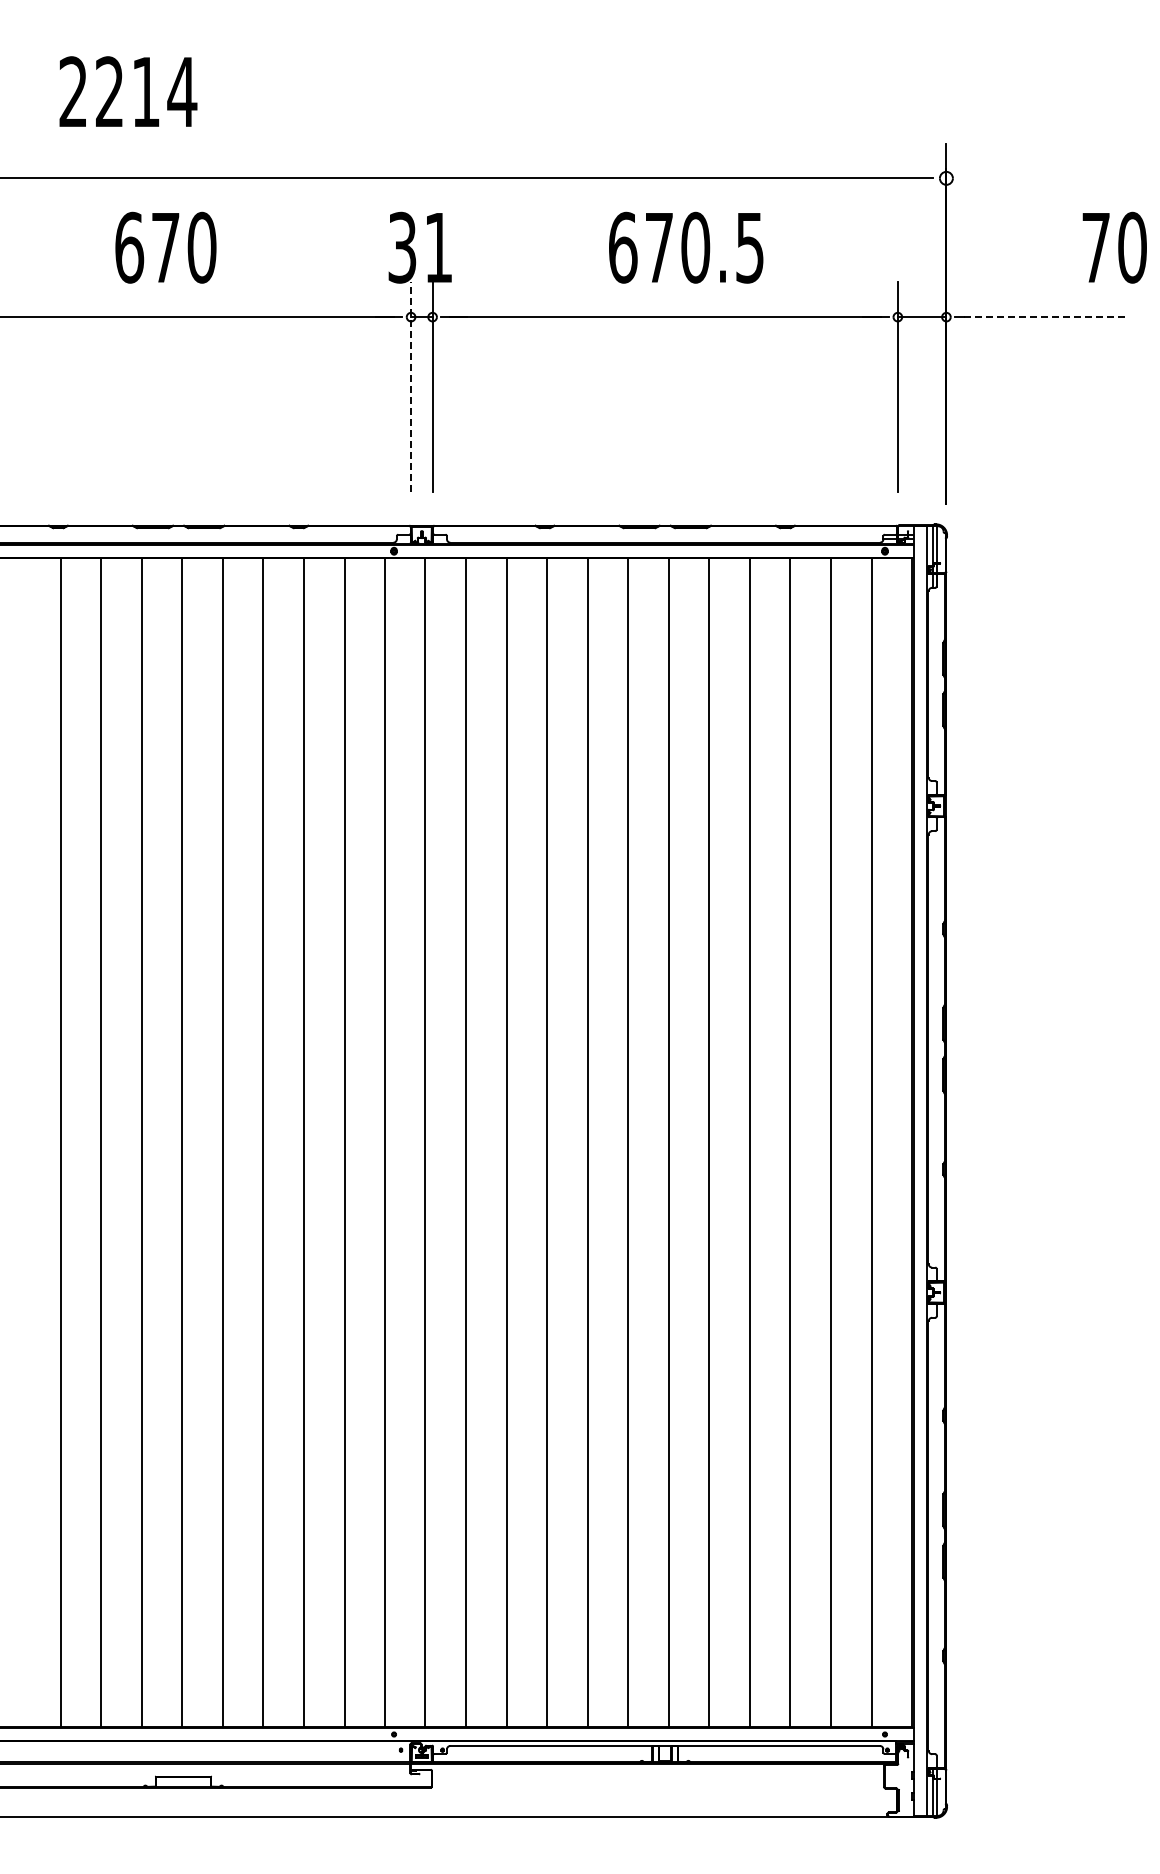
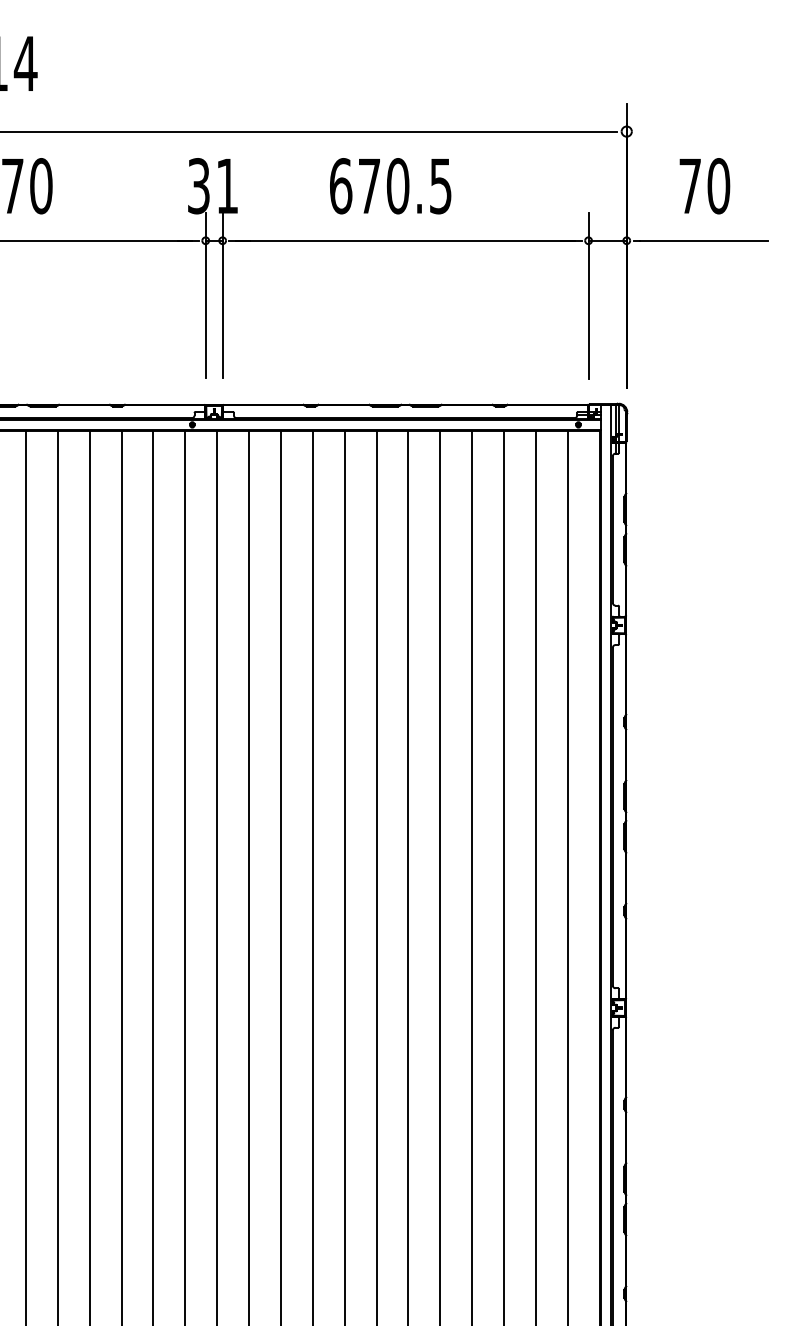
text: (686, 247) -> (390, 185), moved
text: (1114, 247) -> (704, 185), moved
line: (1044, 317) -> (703, 241), dashed -> solid
line: (411, 387) -> (206, 296), dashed -> solid

